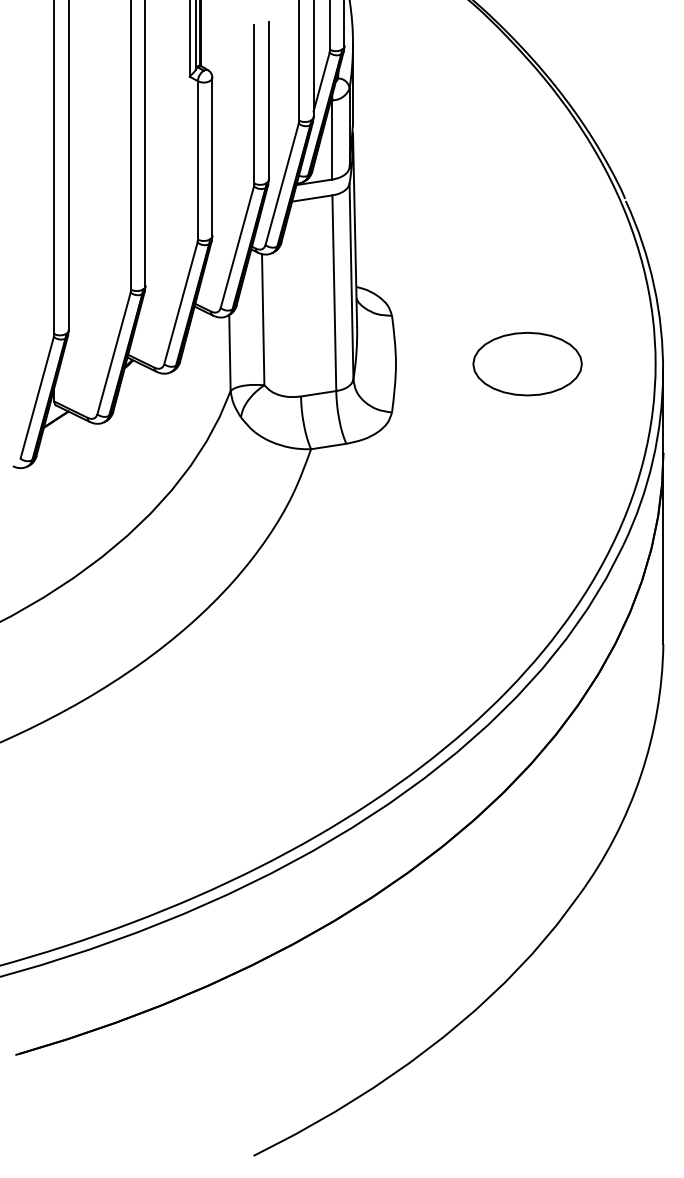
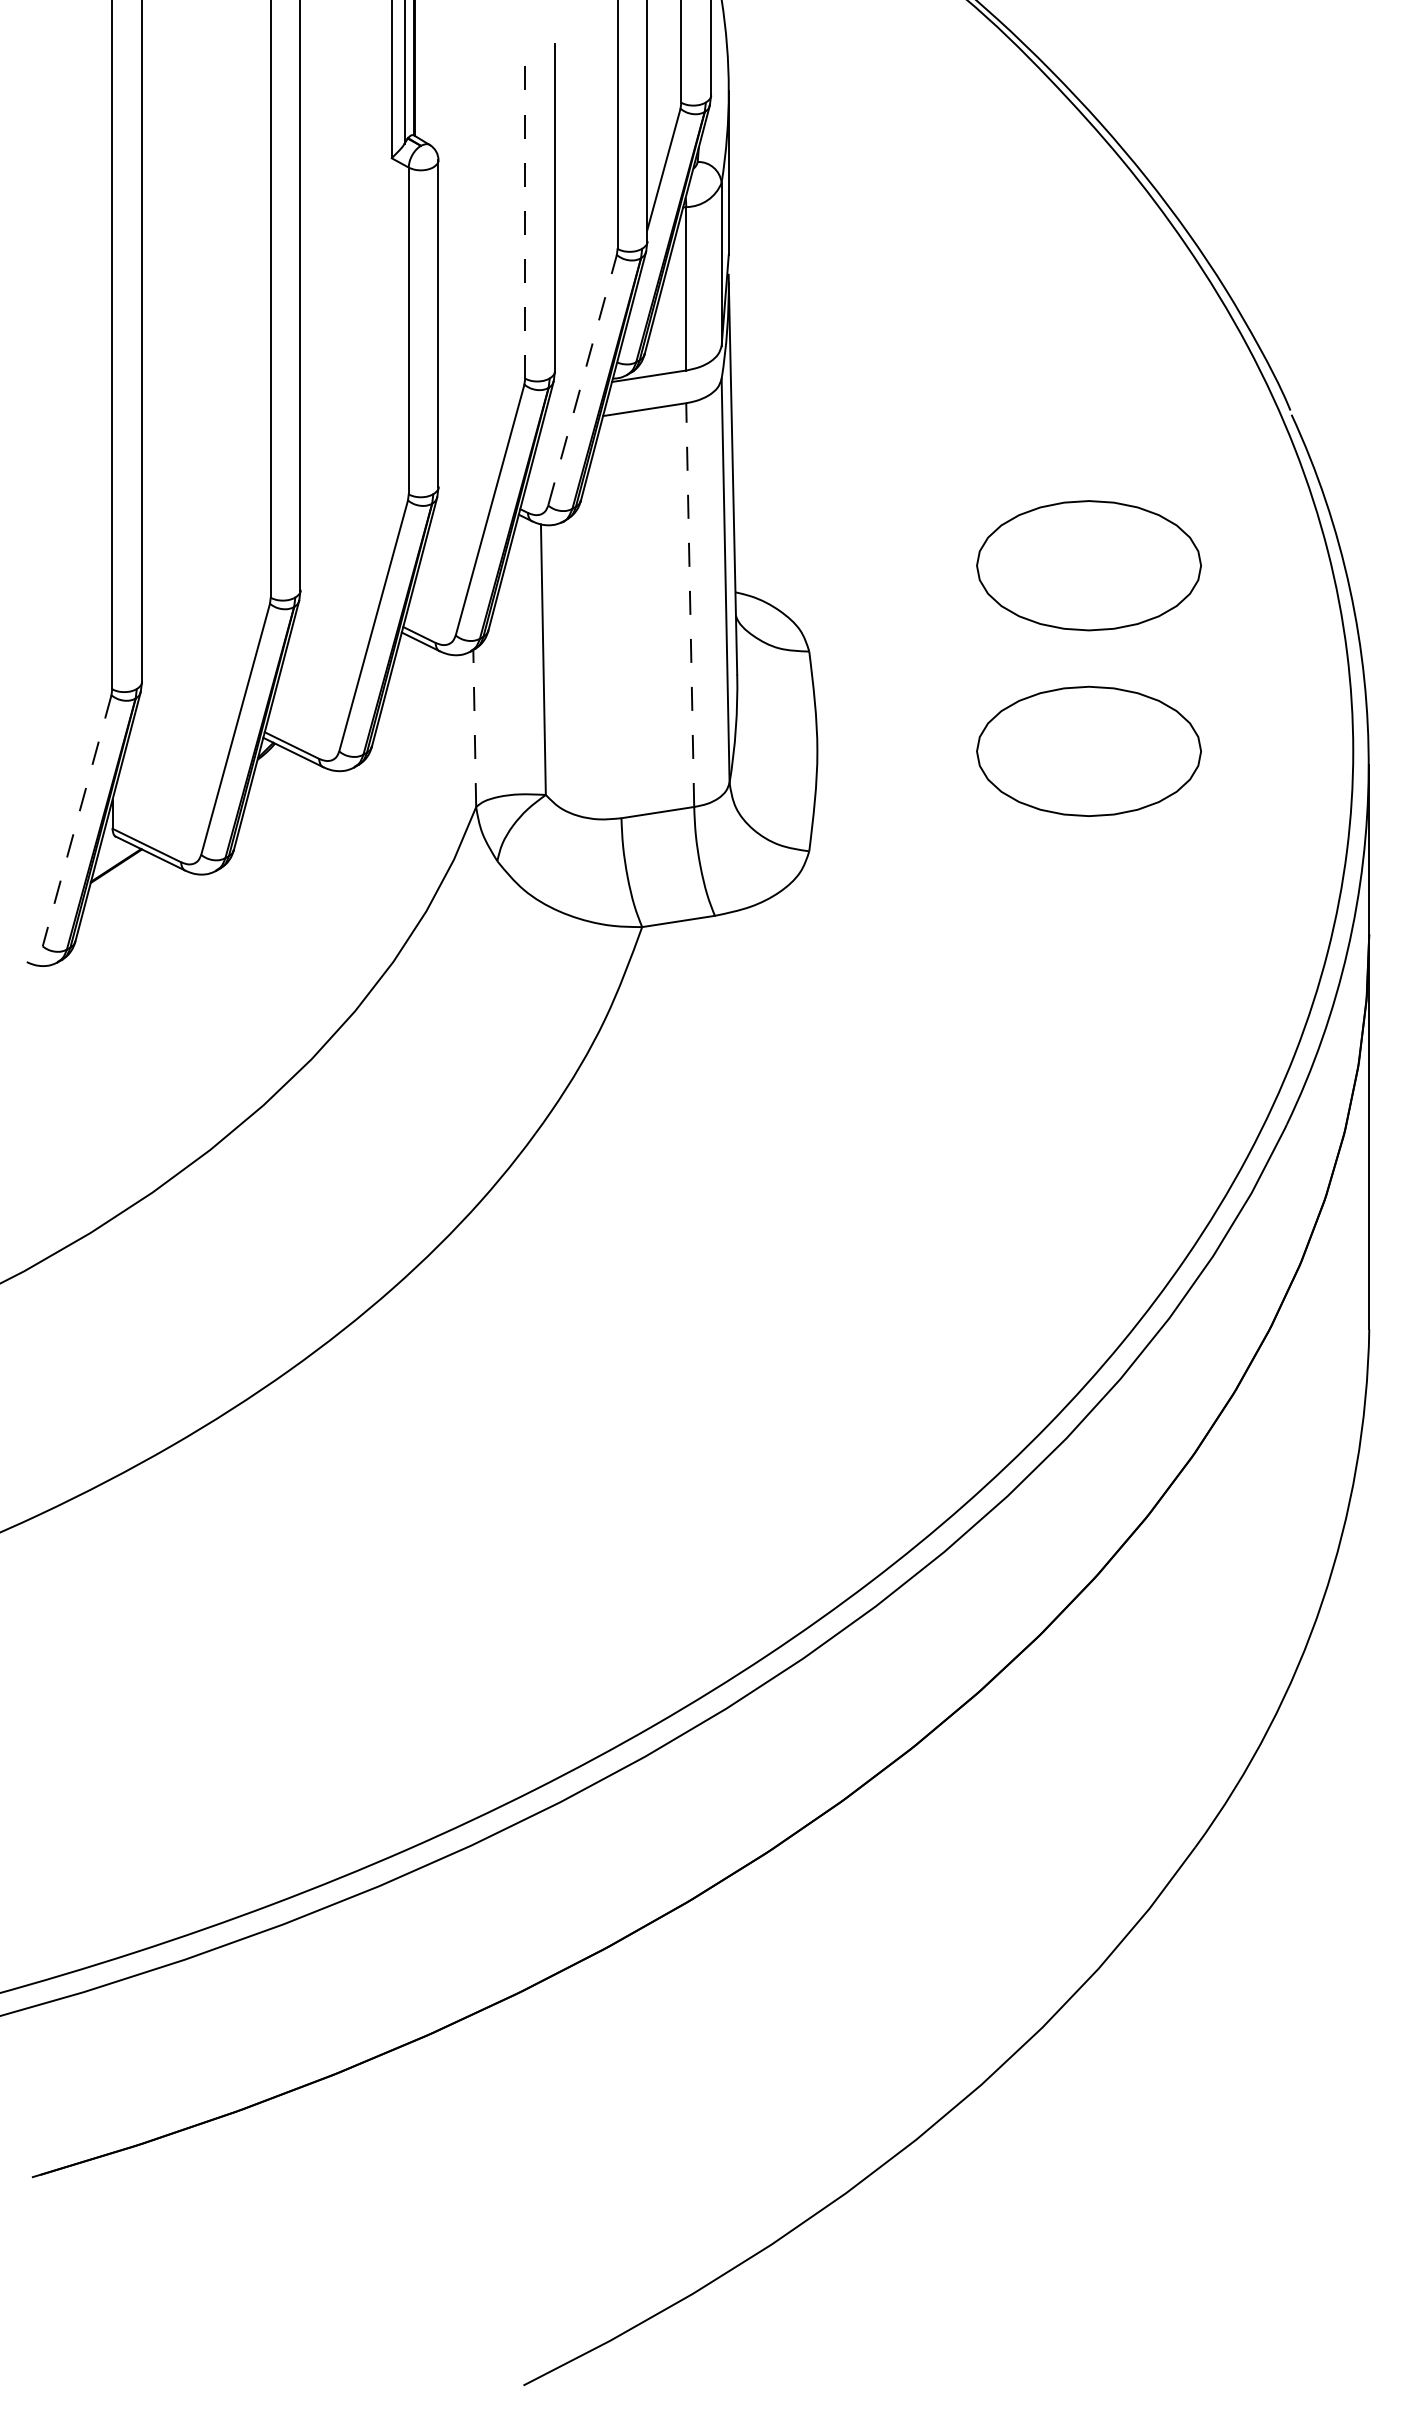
line: (254, 103) -> (525, 213), solid -> dashed
line: (282, 184) -> (583, 380), solid -> dashed
part: (527, 273) -> (1088, 564), added
line: (334, 293) -> (690, 605), solid -> dashed
line: (229, 352) -> (473, 727), solid -> dashed
line: (37, 398) -> (77, 822), solid -> dashed

